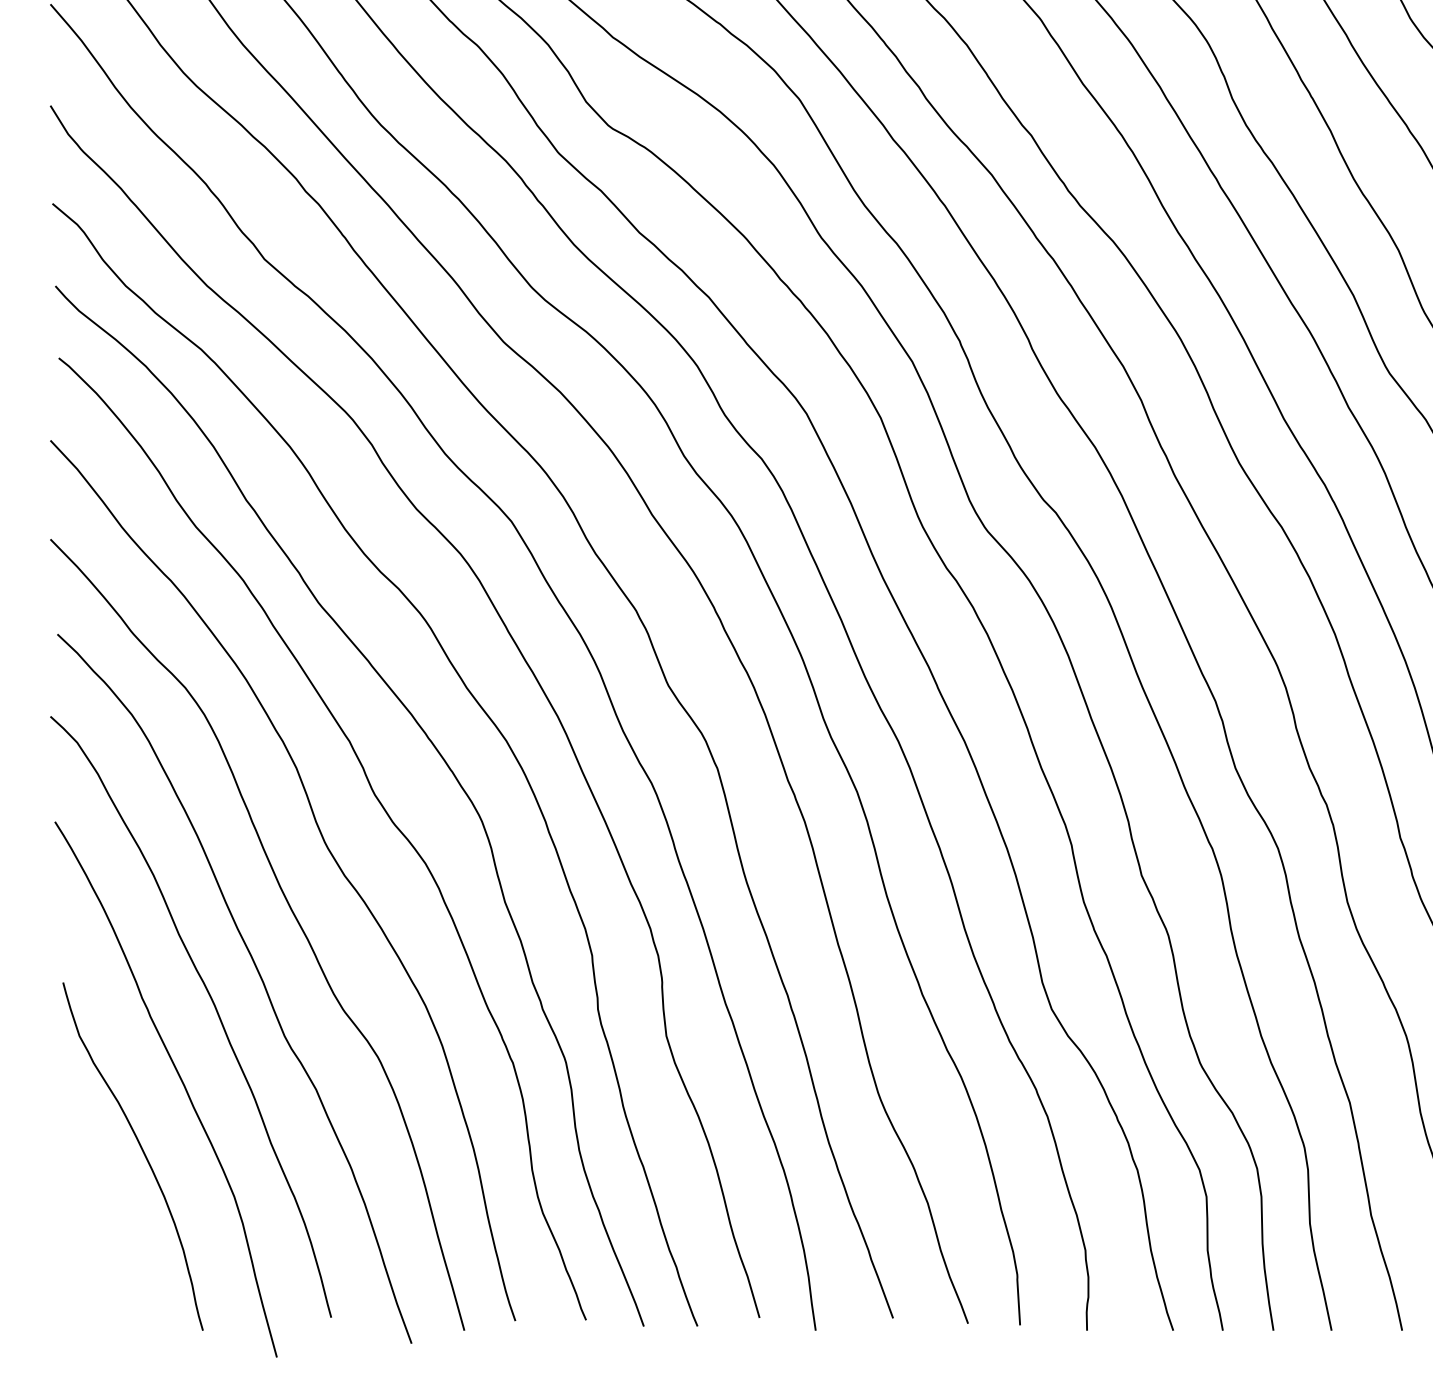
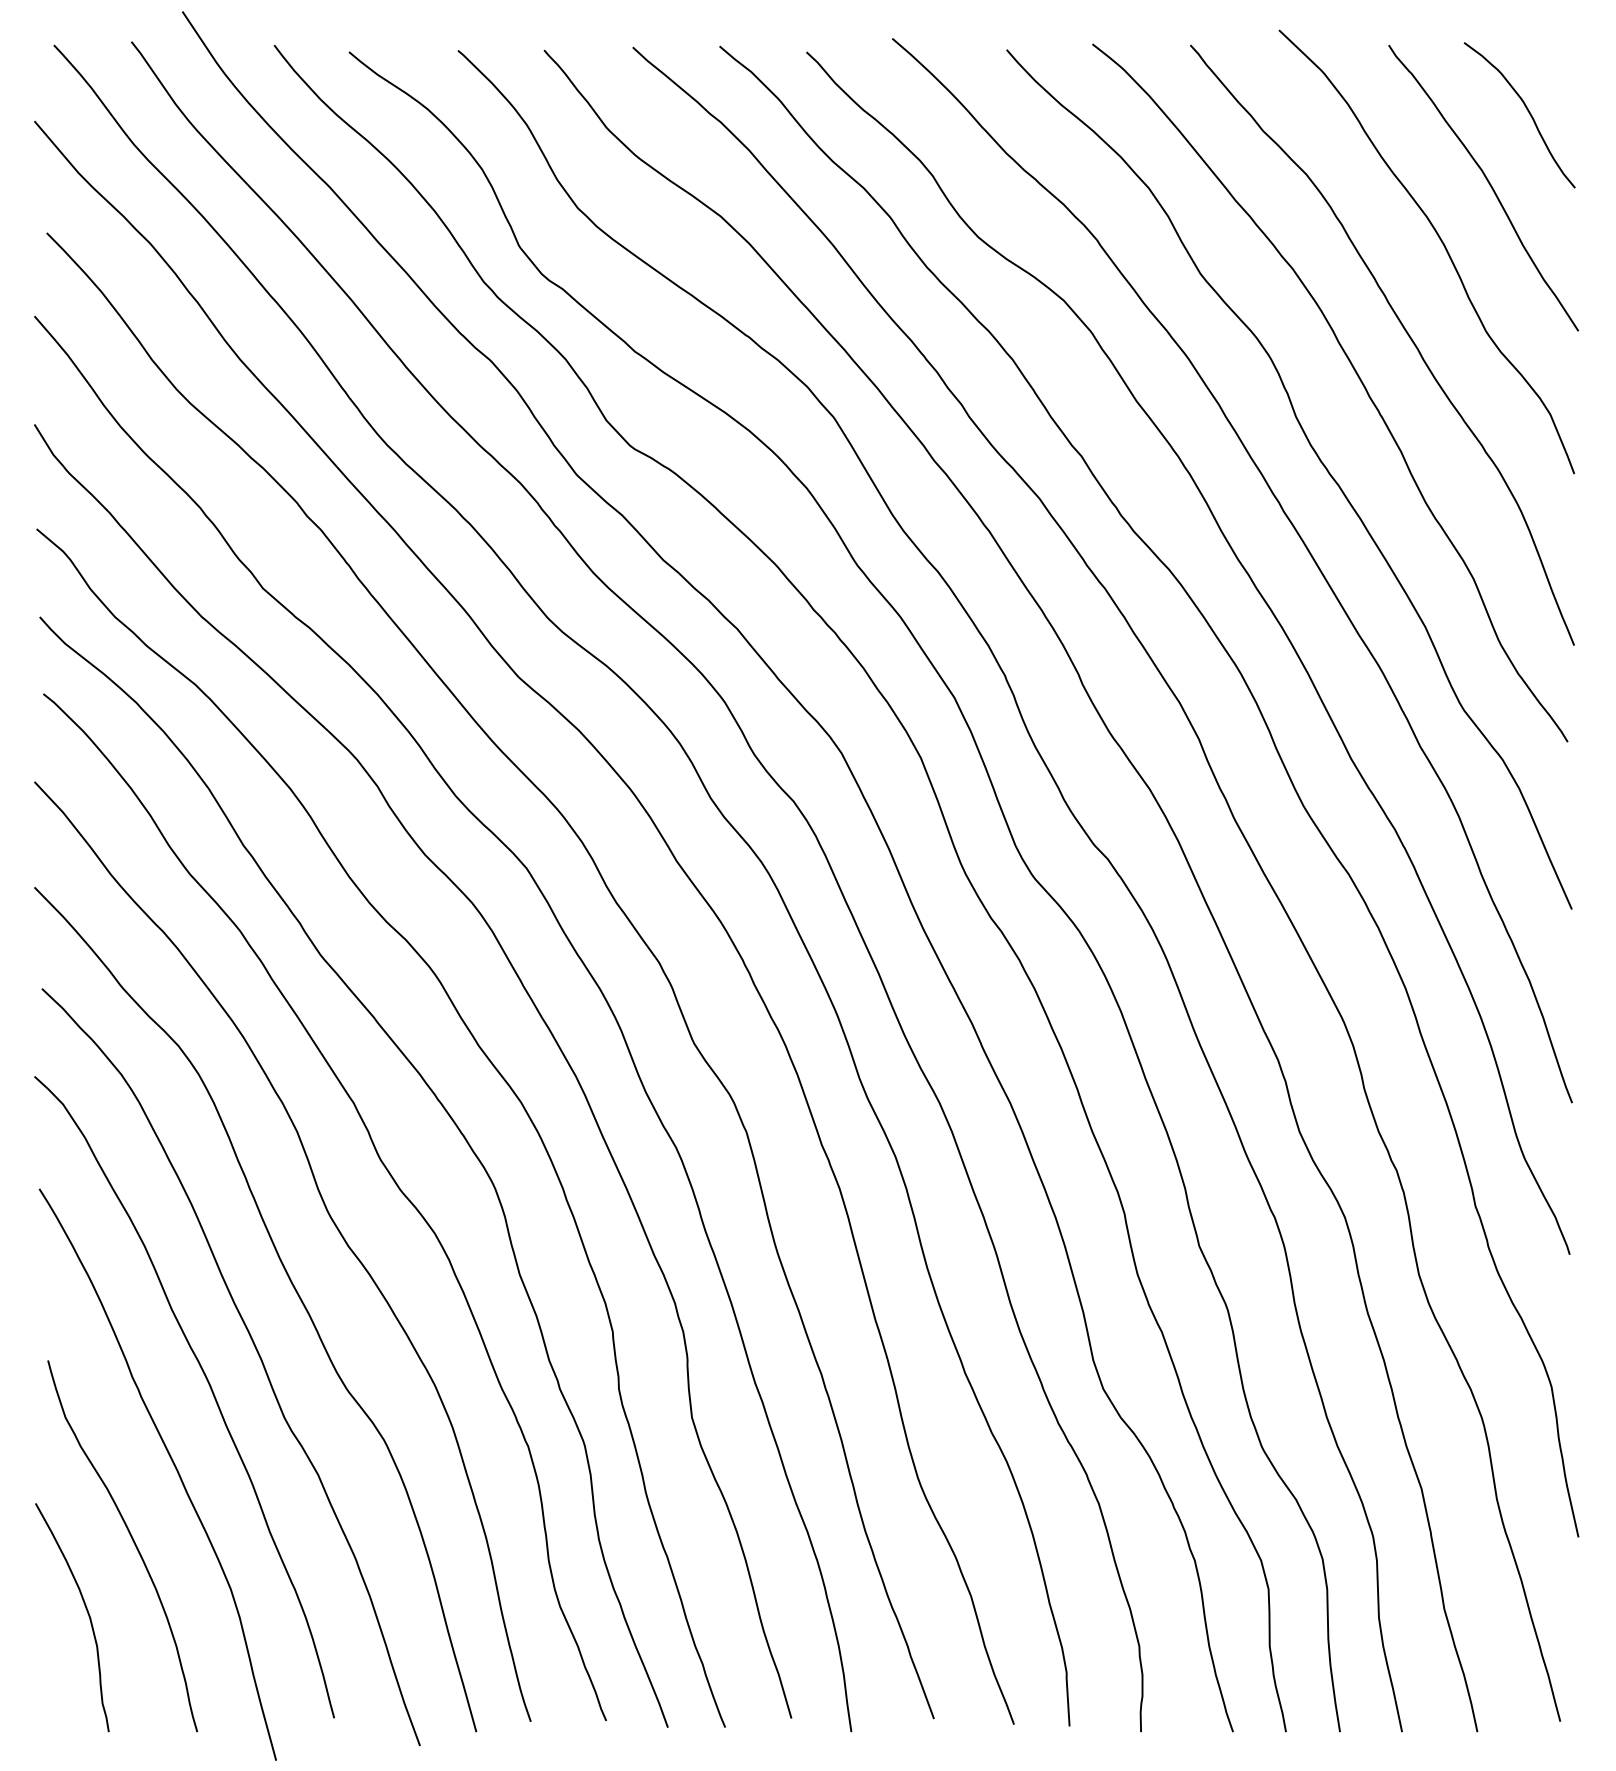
curve: (99, 1217) -> (86, 1611), added

